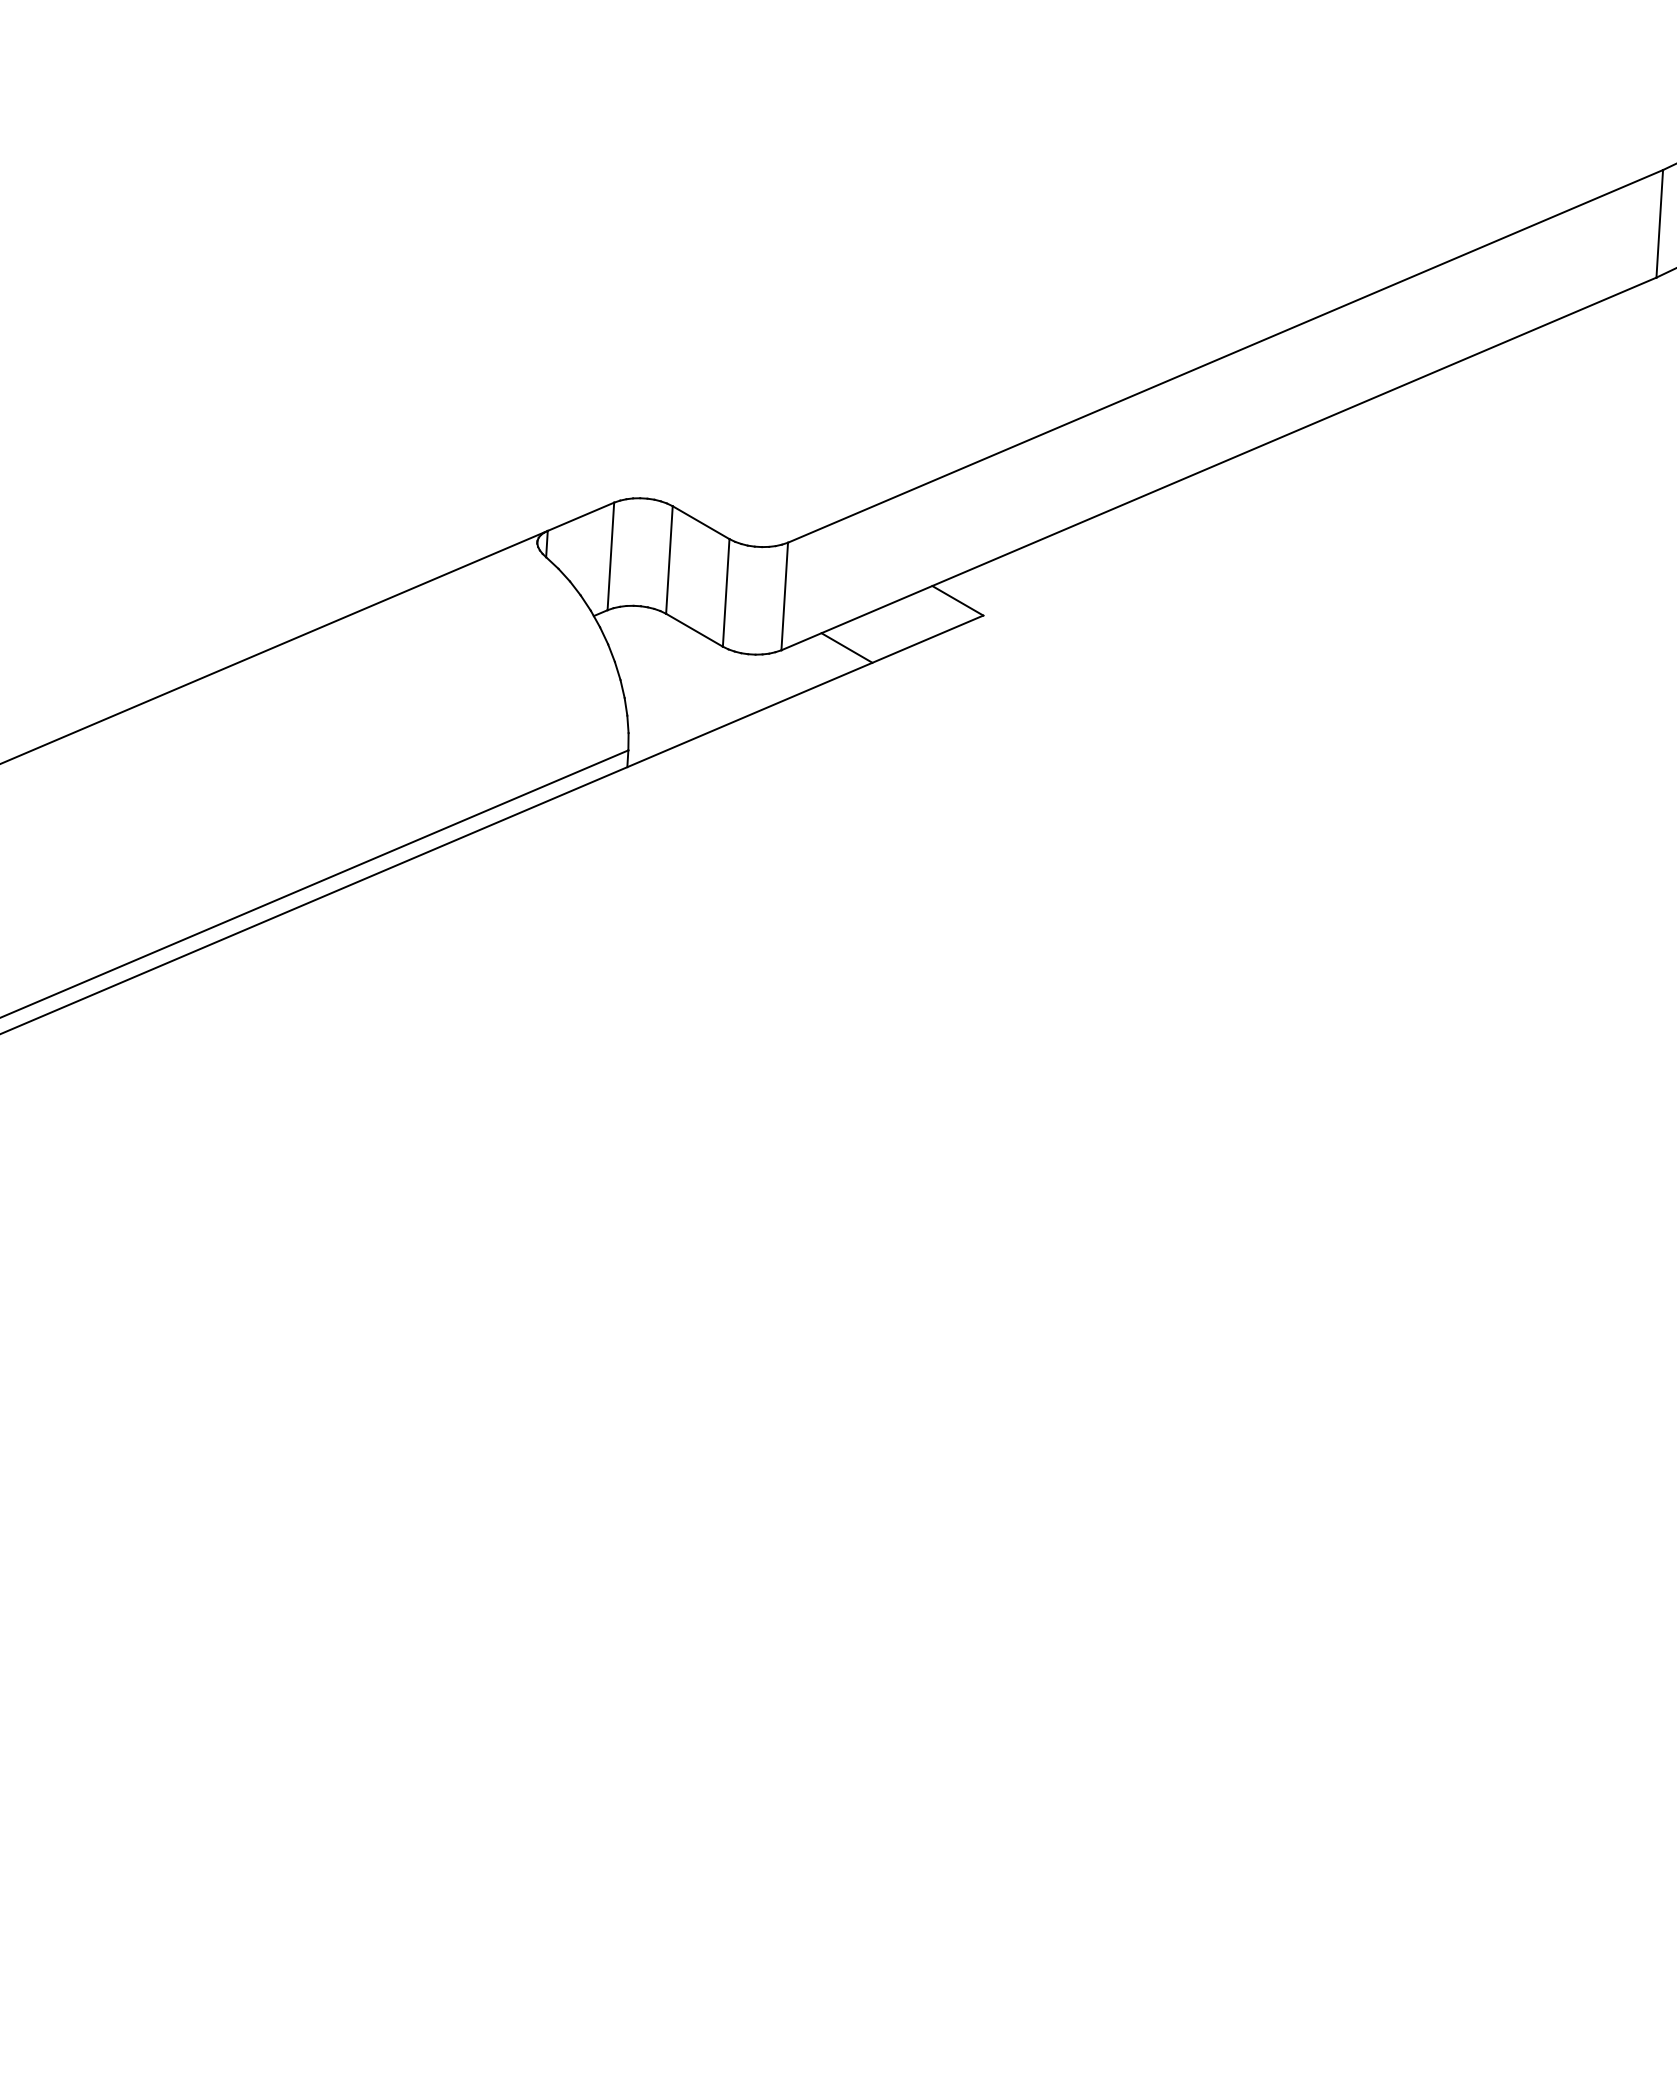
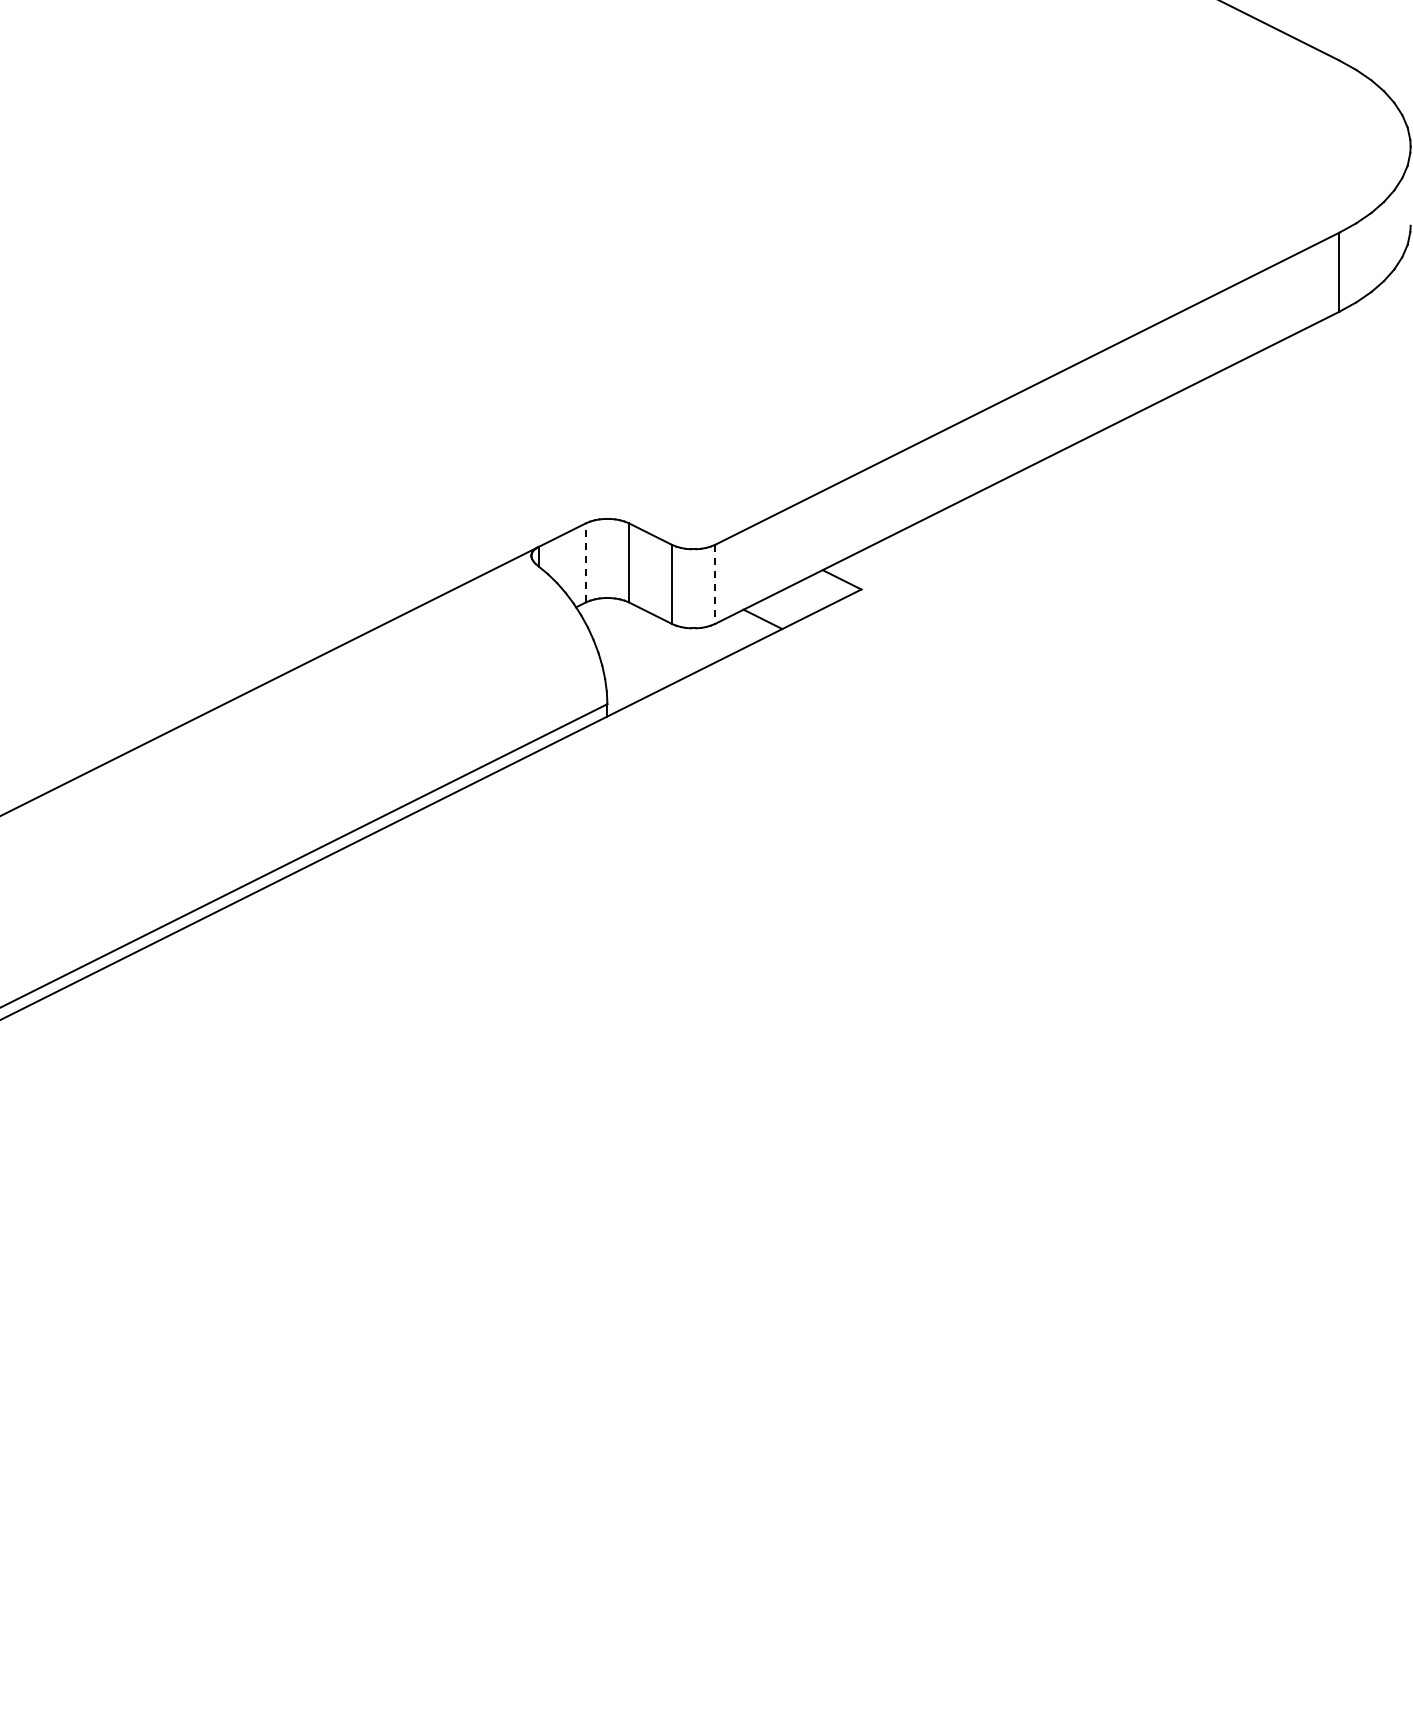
line: (610, 555) -> (585, 562), solid -> dashed
line: (785, 596) -> (715, 584), solid -> dashed

